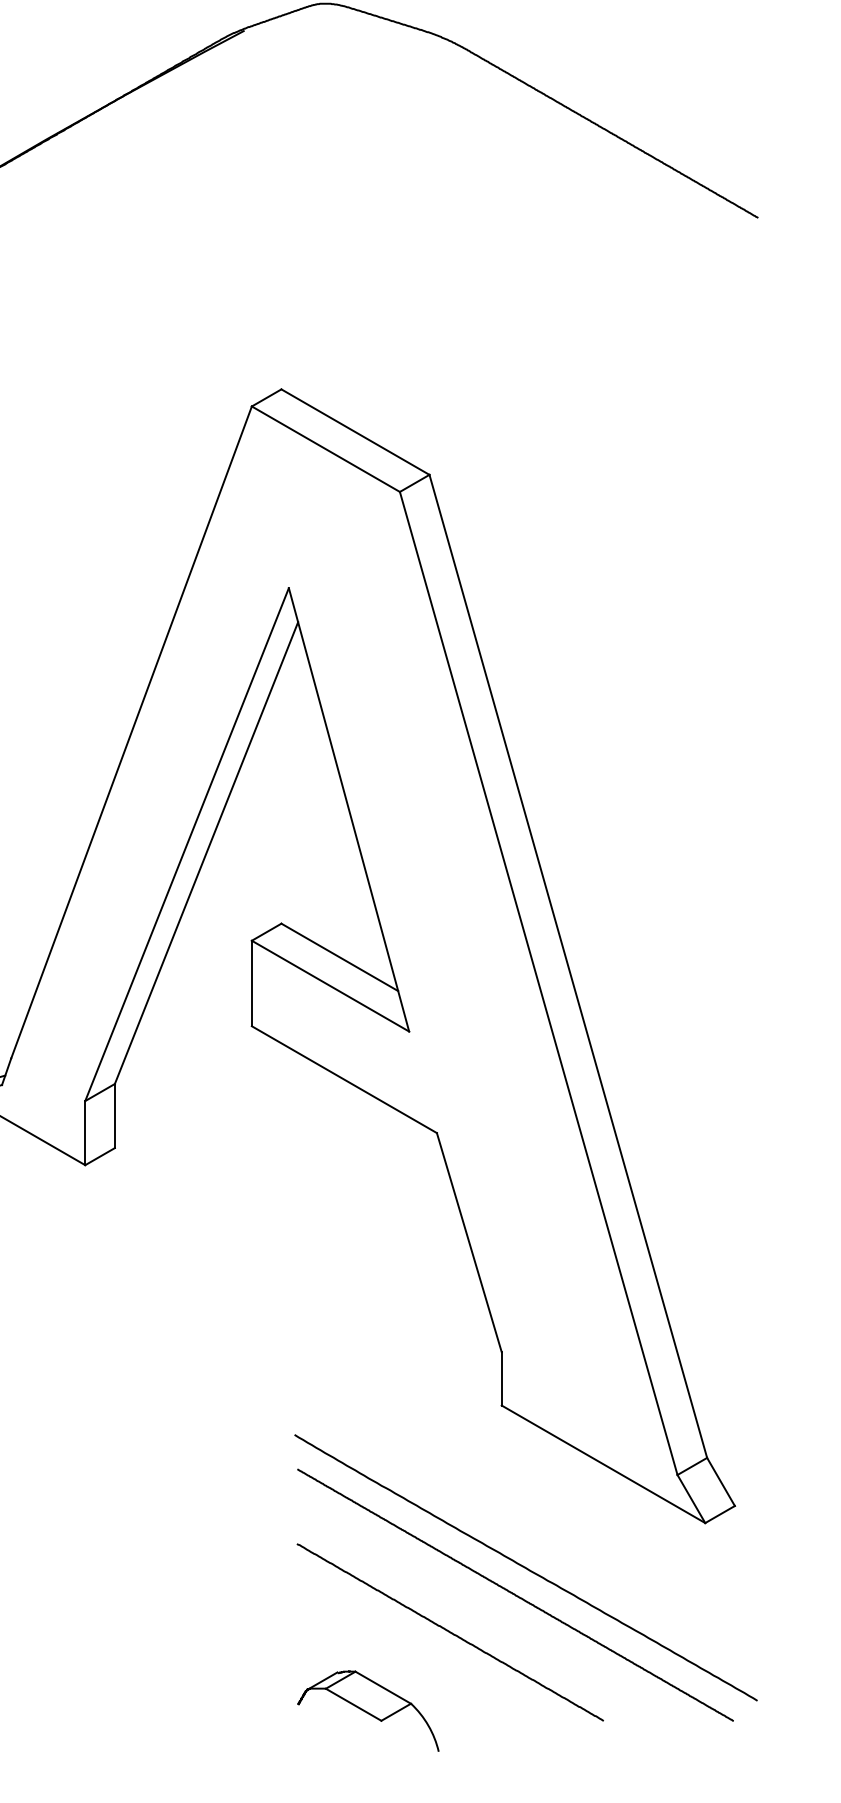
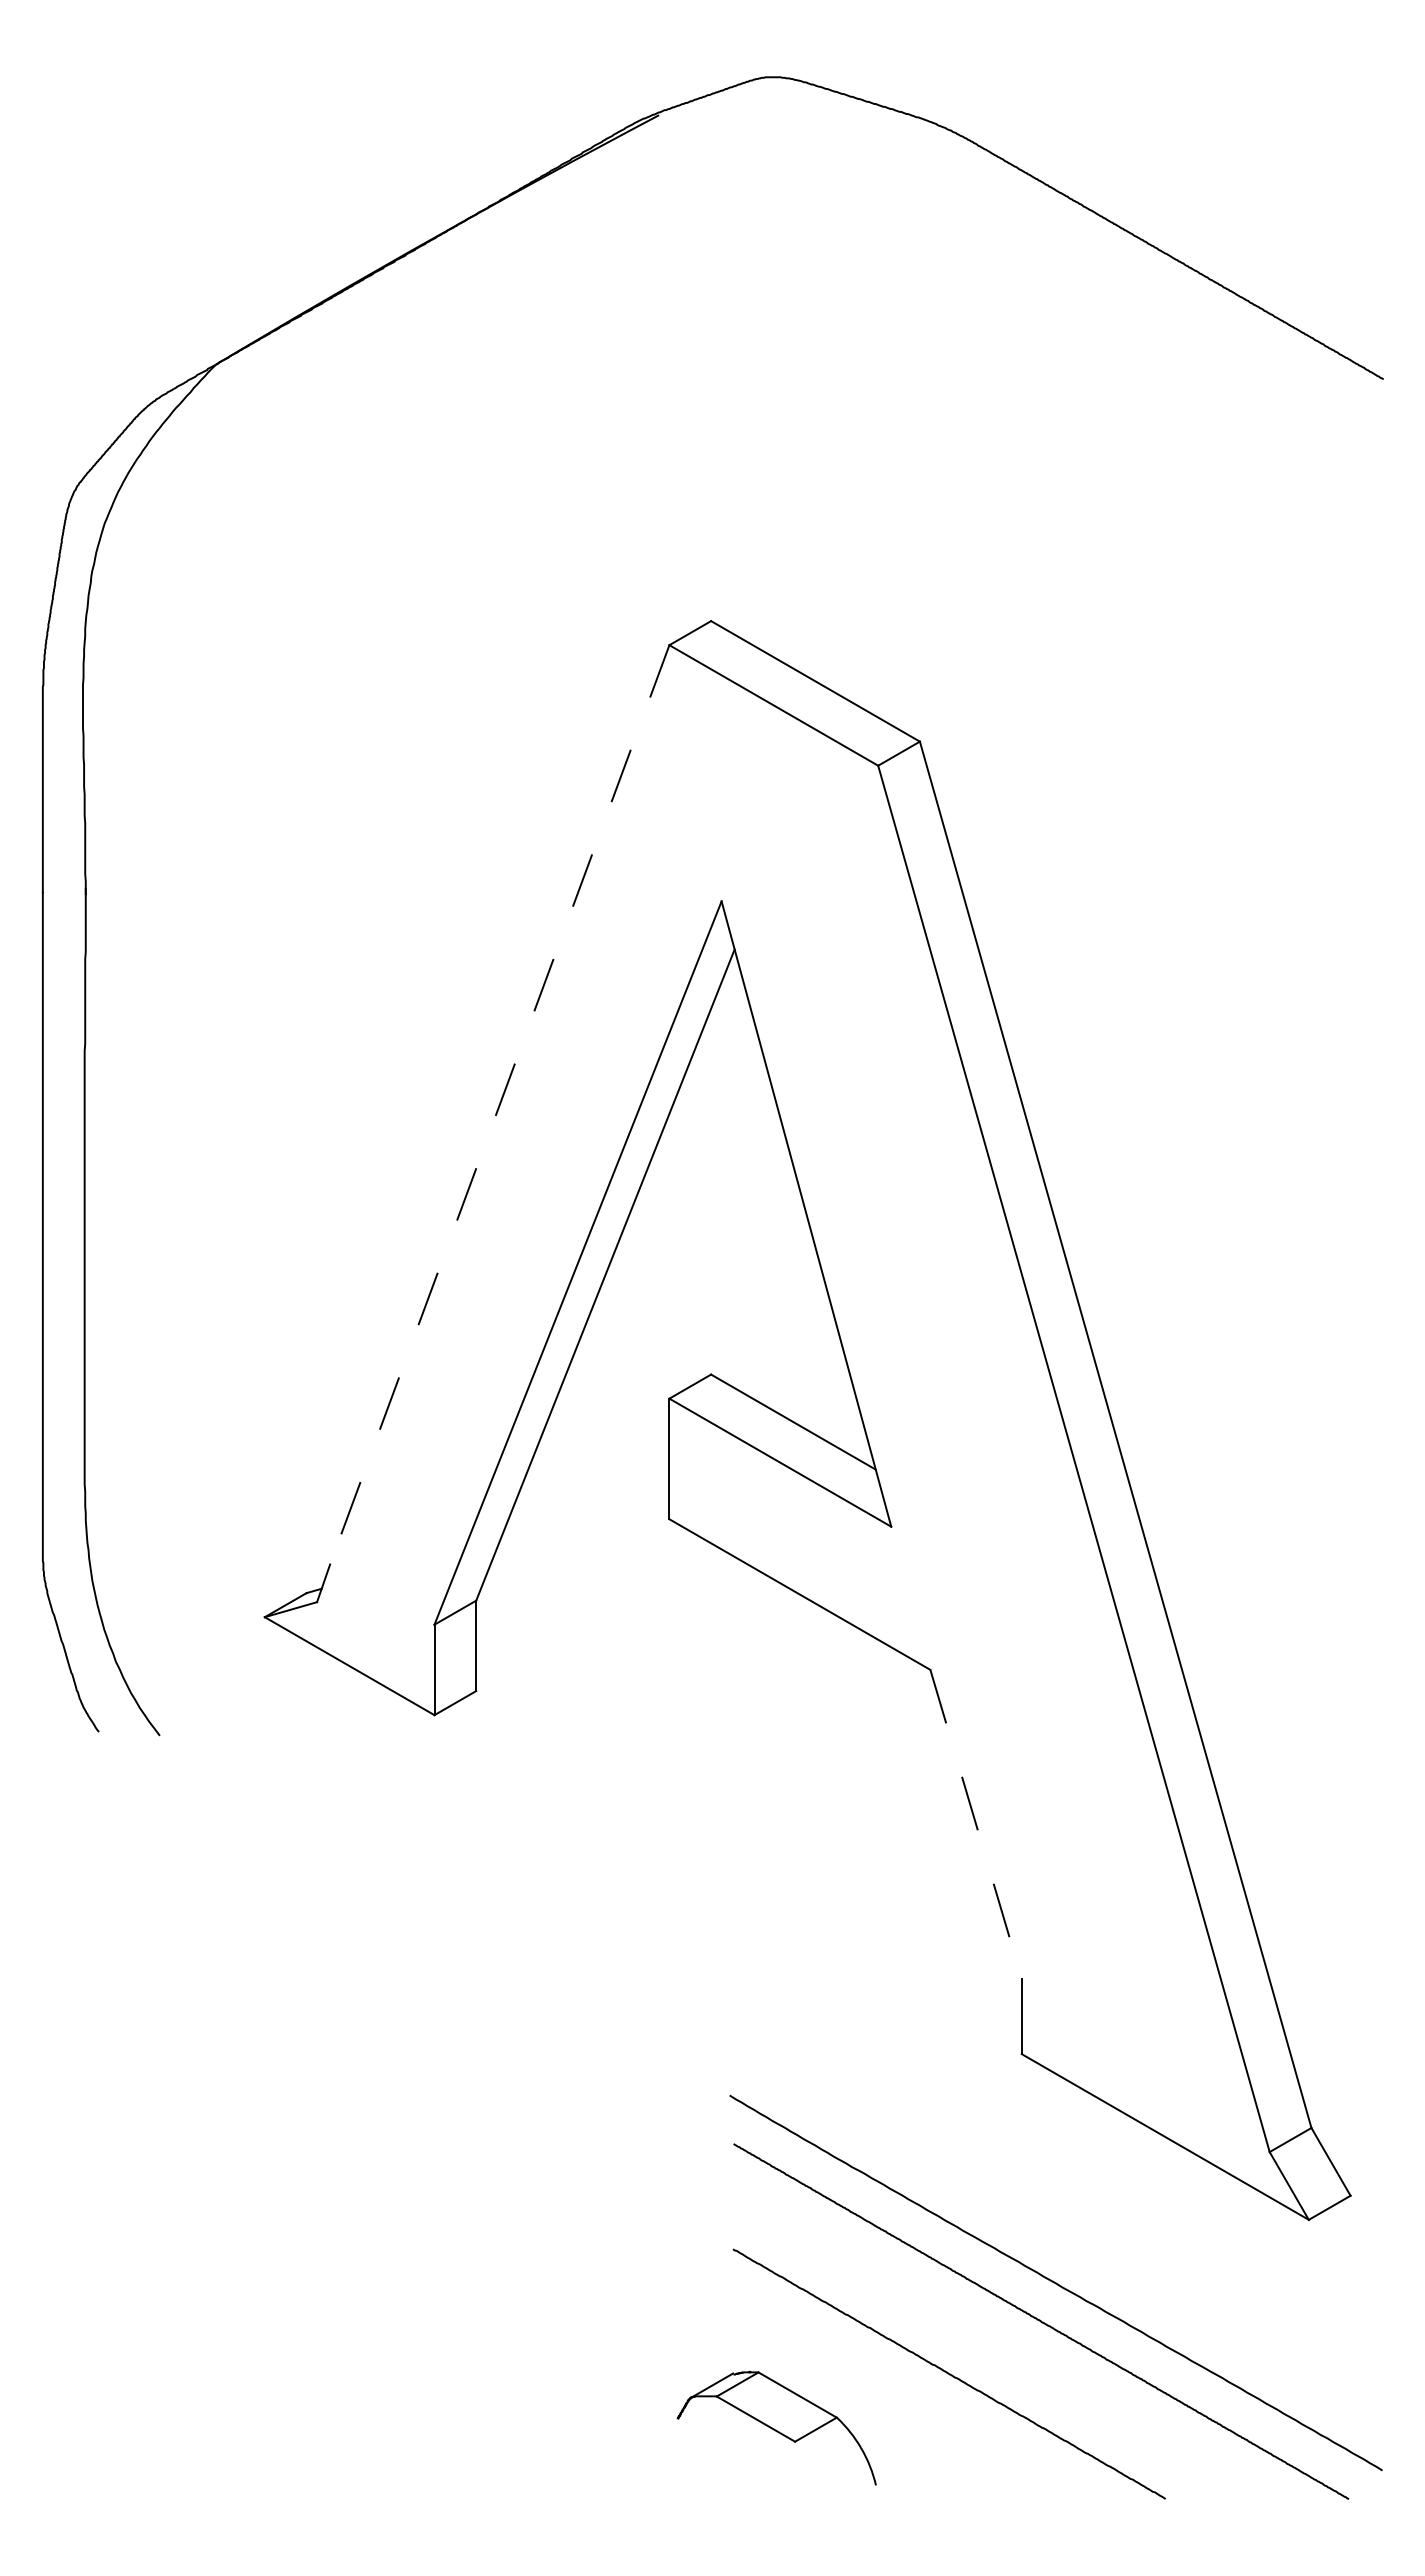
line: (131, 732) -> (499, 1104), solid -> dashed
line: (469, 1242) -> (976, 1824), solid -> dashed
part: (368, 1710) -> (776, 2427), moved

